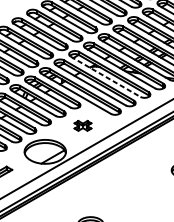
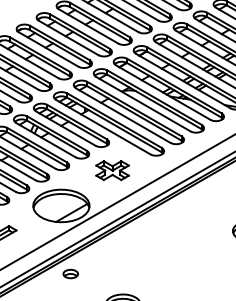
line: (105, 77) -> (143, 104), dashed -> solid
part: (82, 125) -> (112, 170), size x1.43
part: (51, 201) -> (70, 273), added

